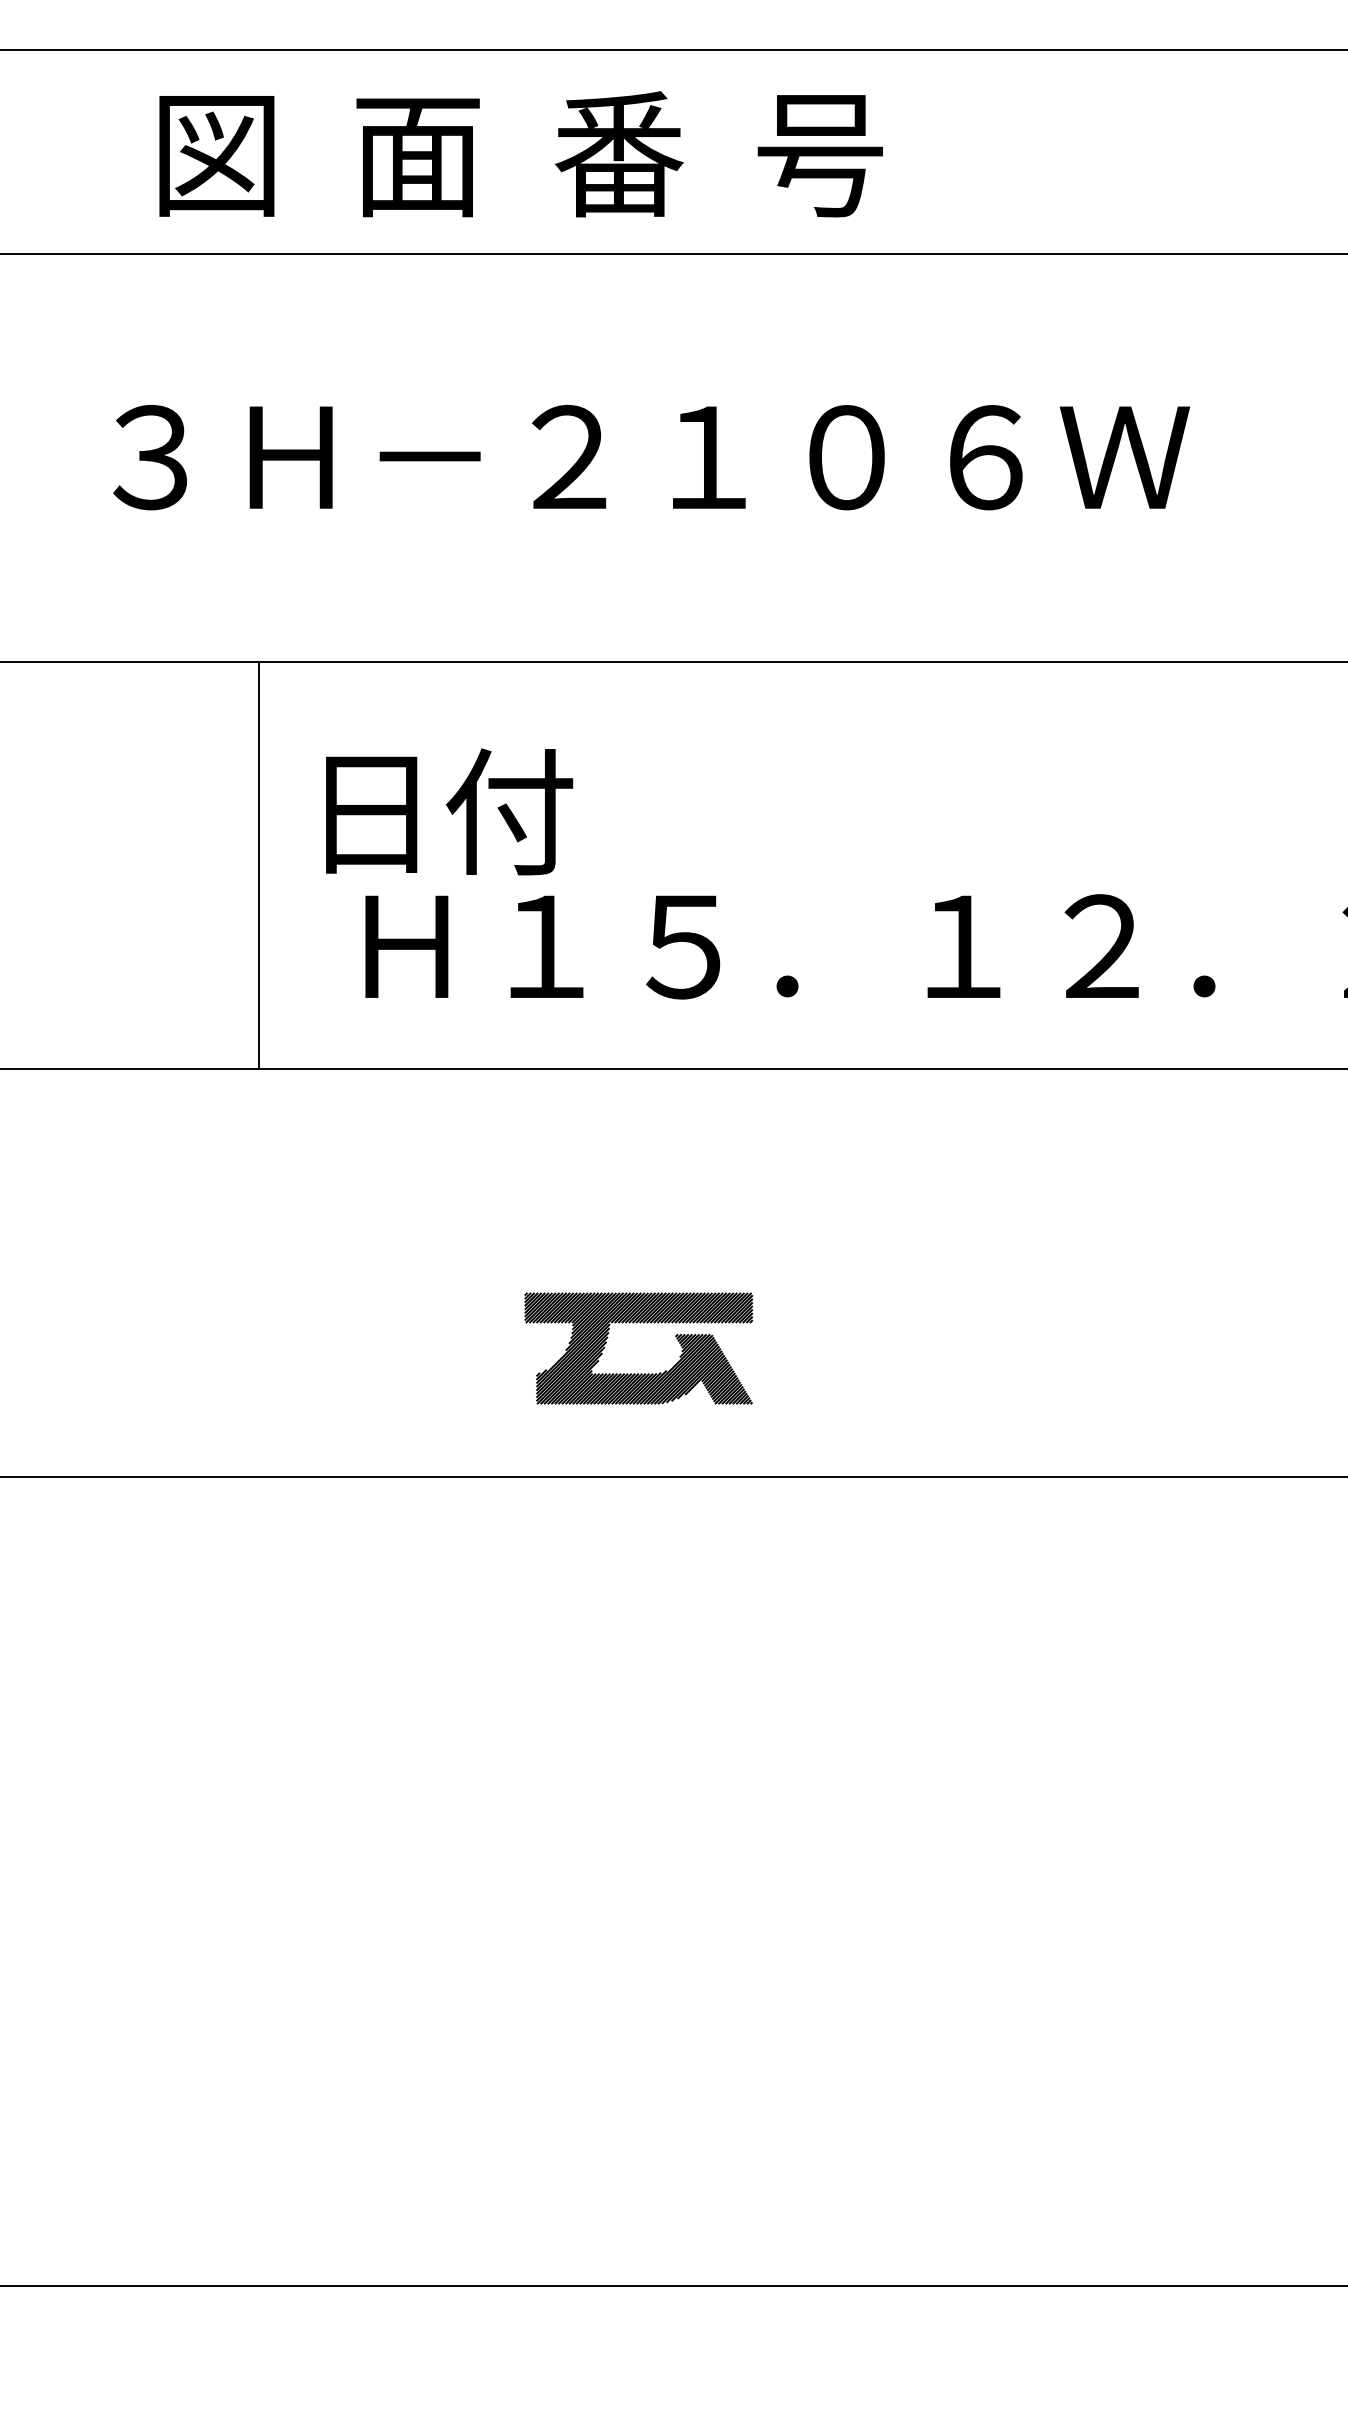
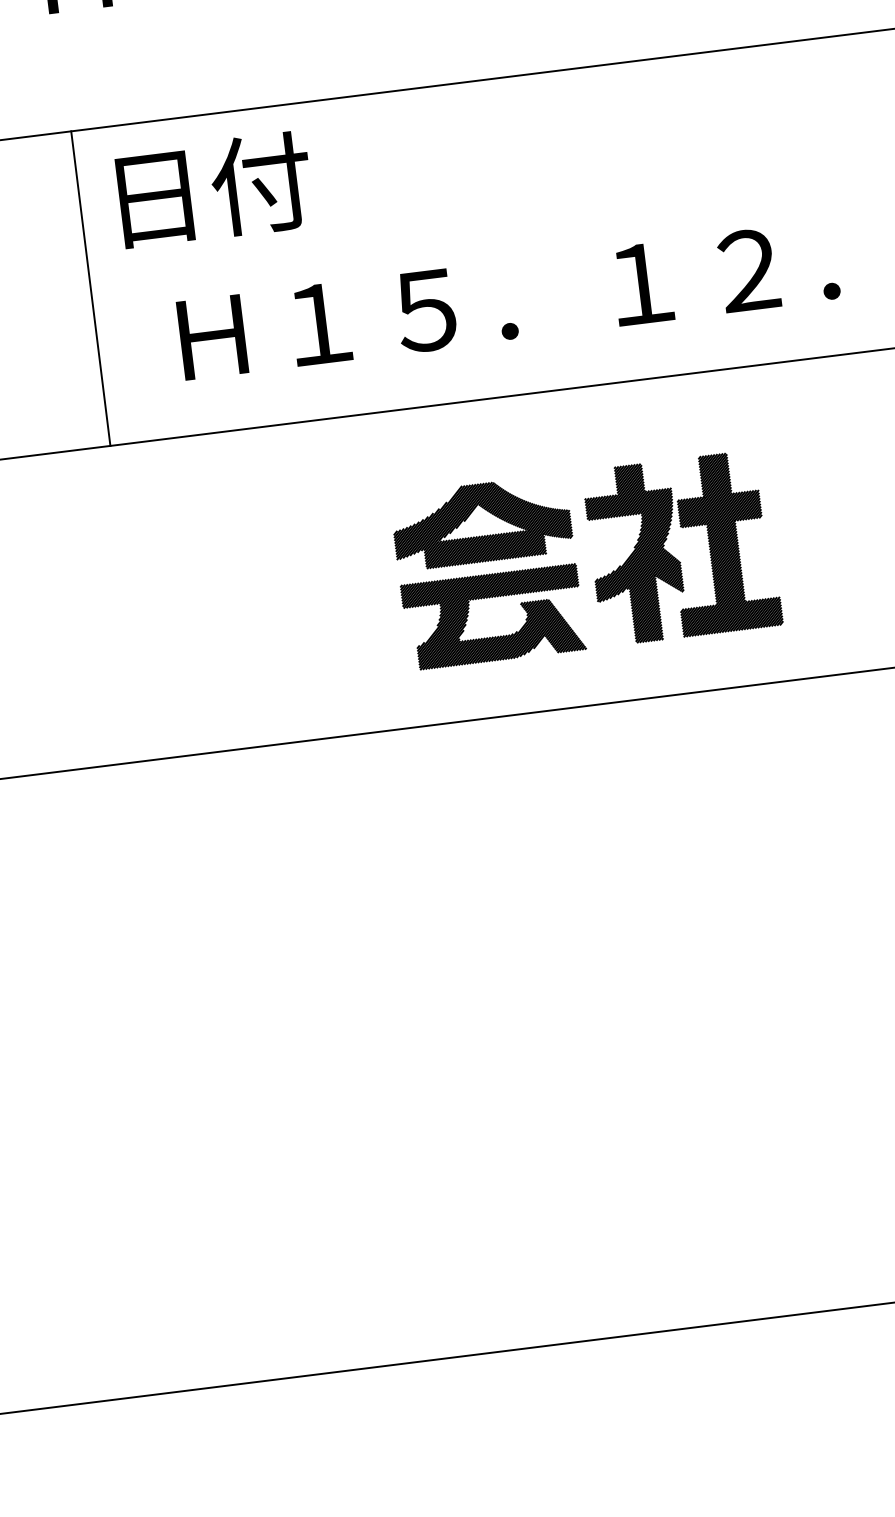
text: (449, 811) -> (215, 189), moved
part: (720, 1225) -> (481, 522), added
part: (961, 1300) -> (674, 557), added
part: (638, 1373) -> (495, 636), moved

